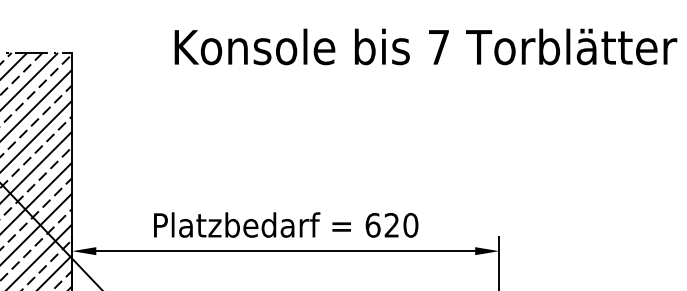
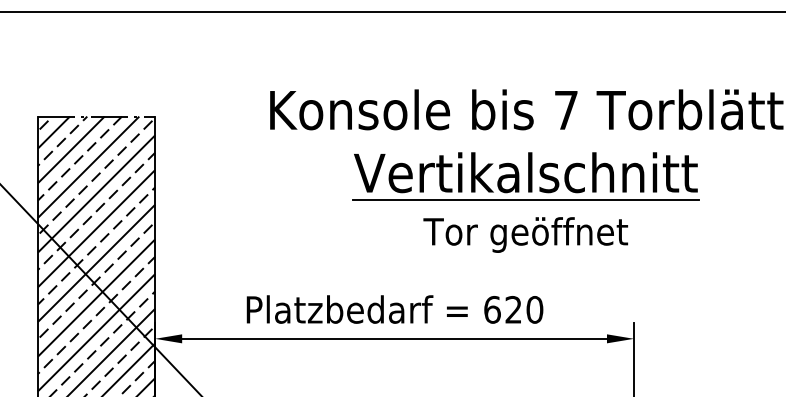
part: (402, 129) -> (525, 202), added

